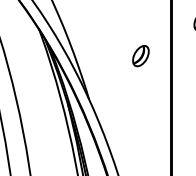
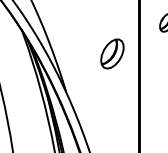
part: (140, 56) -> (112, 54), size x1.6

